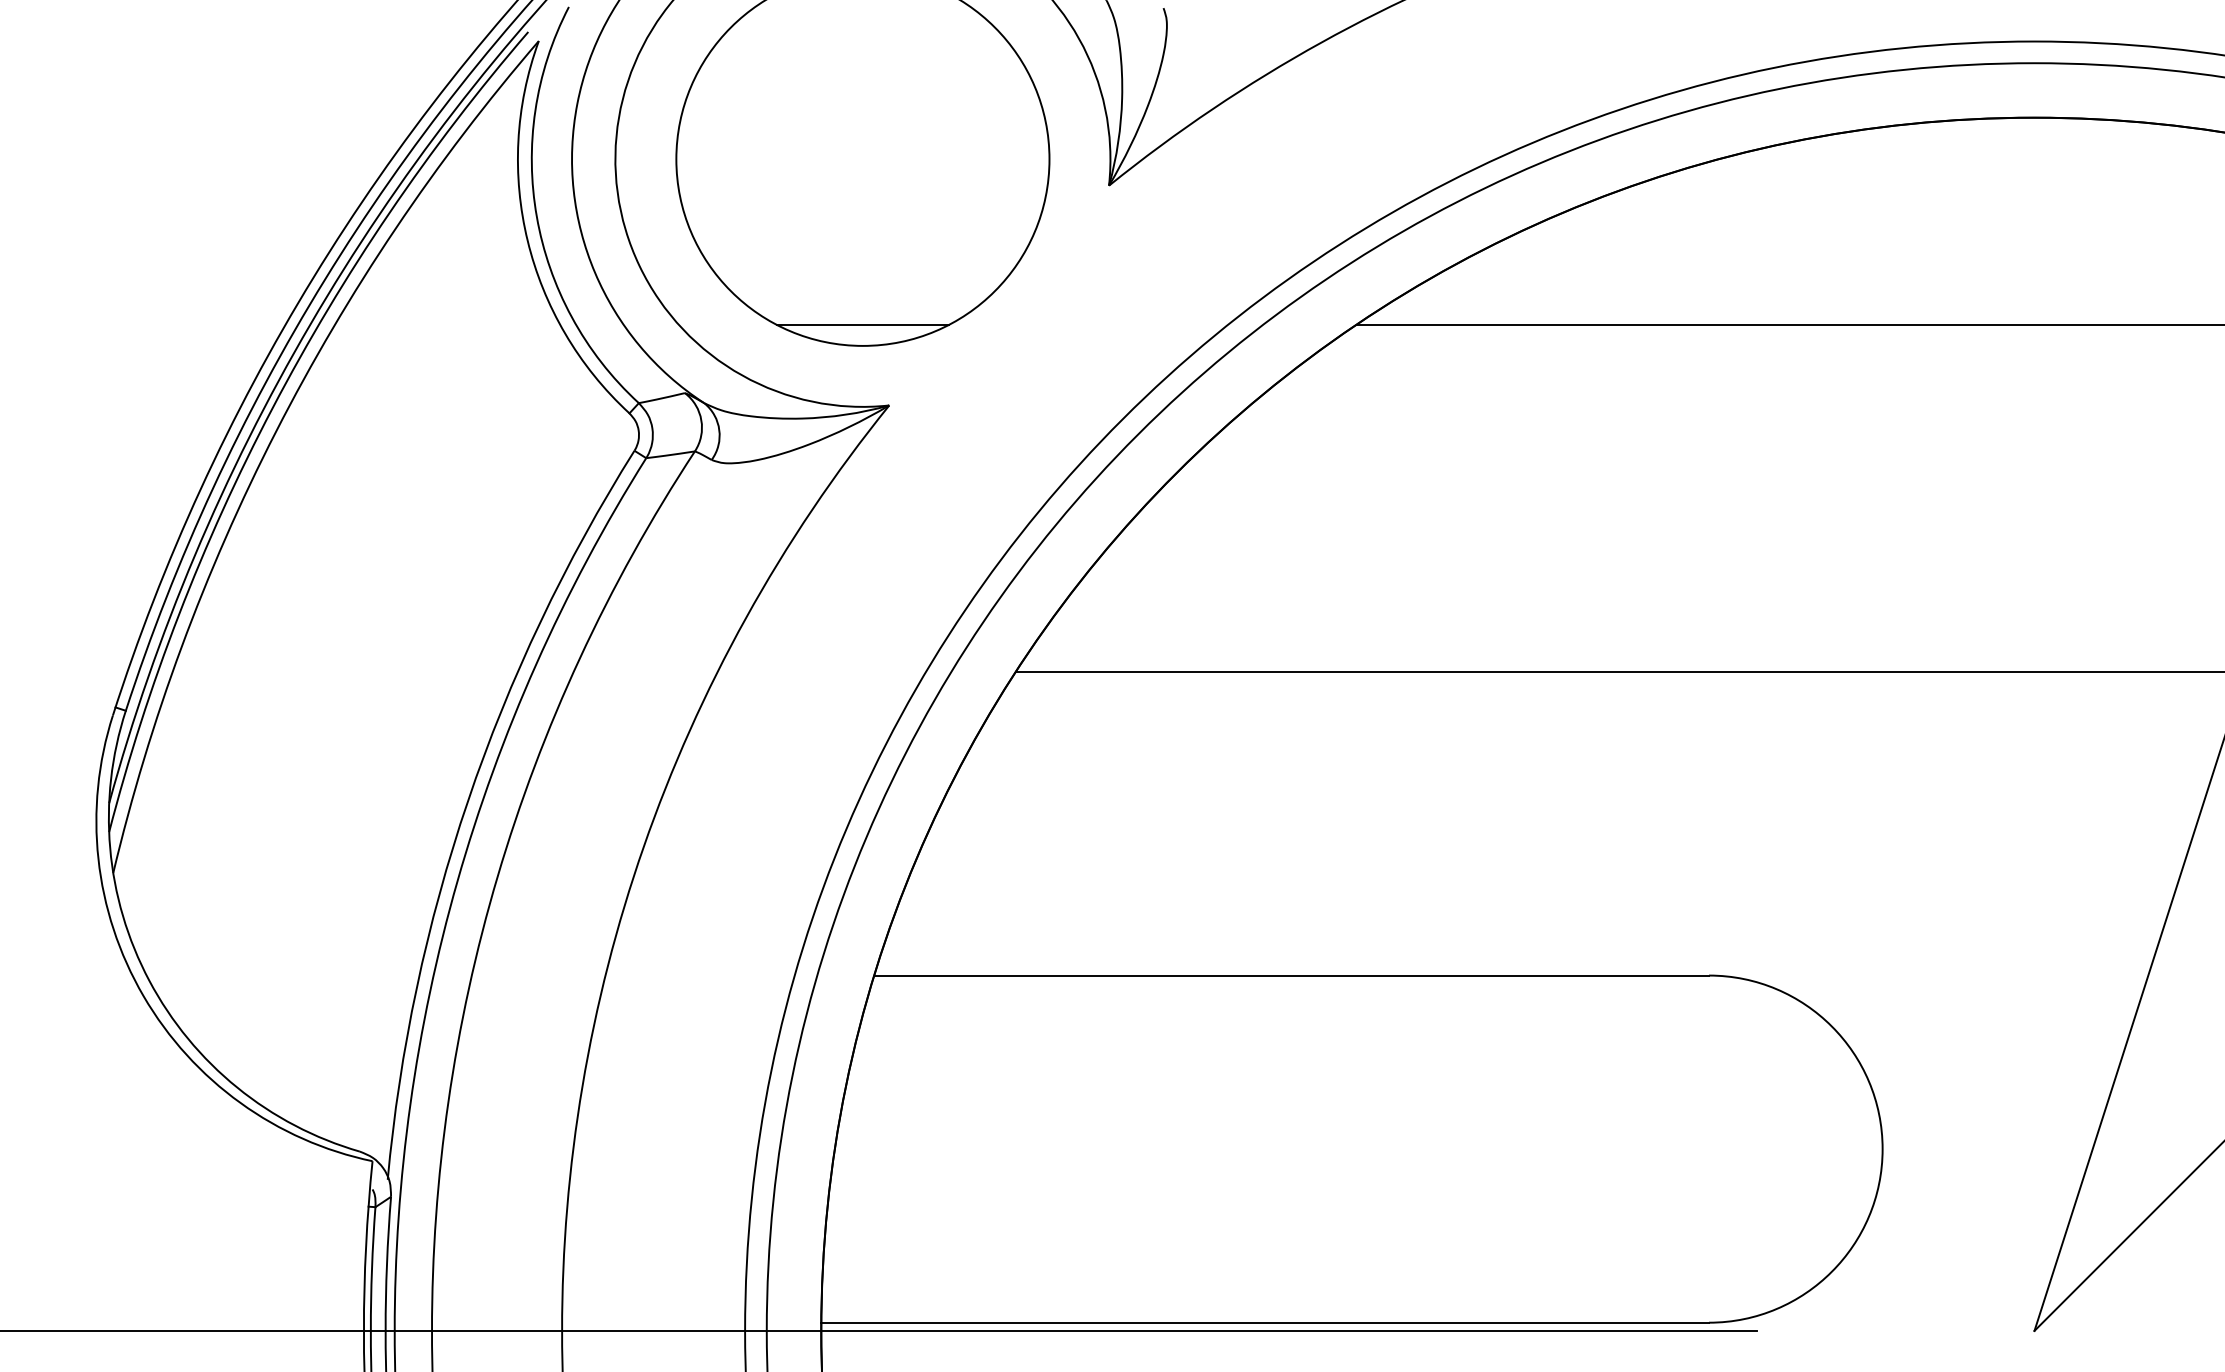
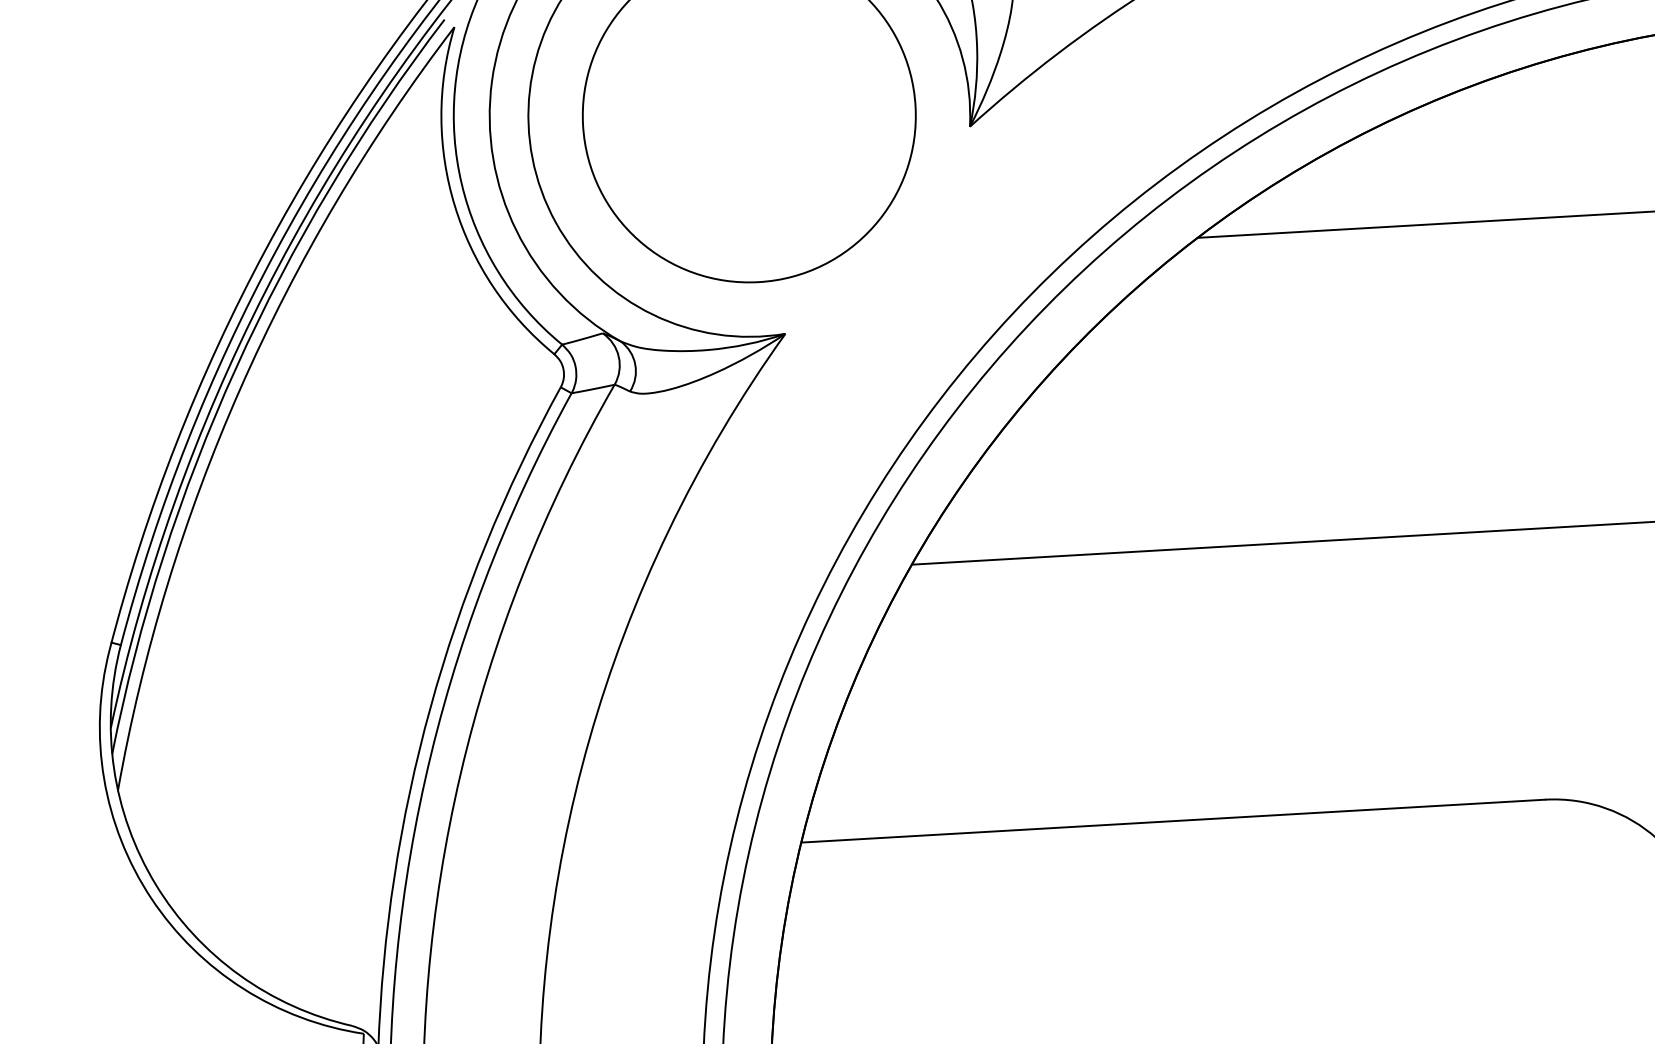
line: (862, 324) -> (757, 263), removed

